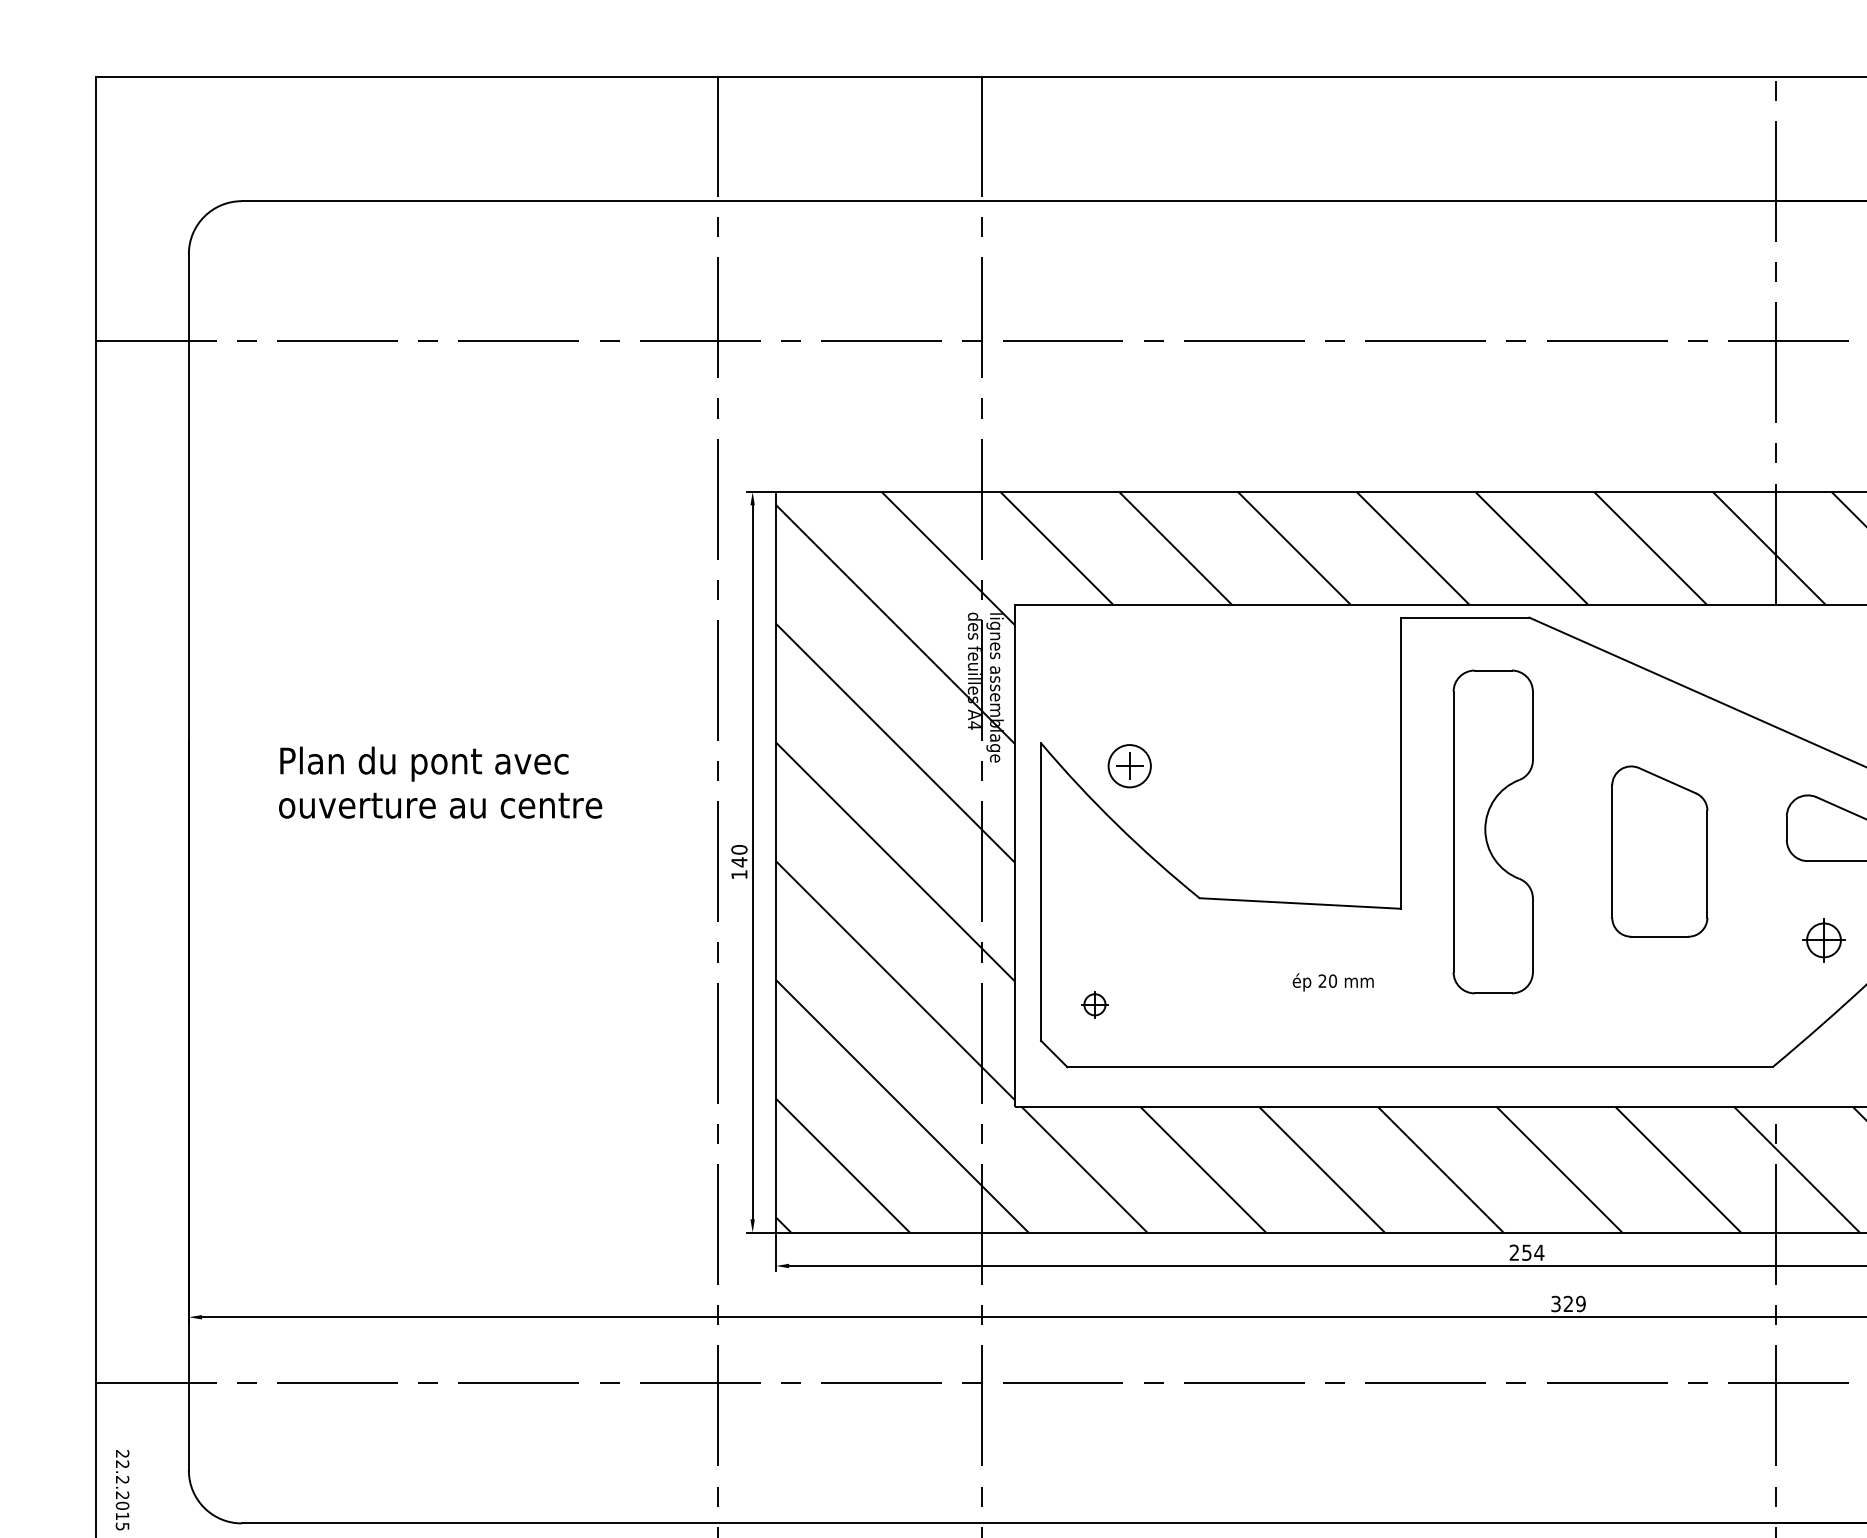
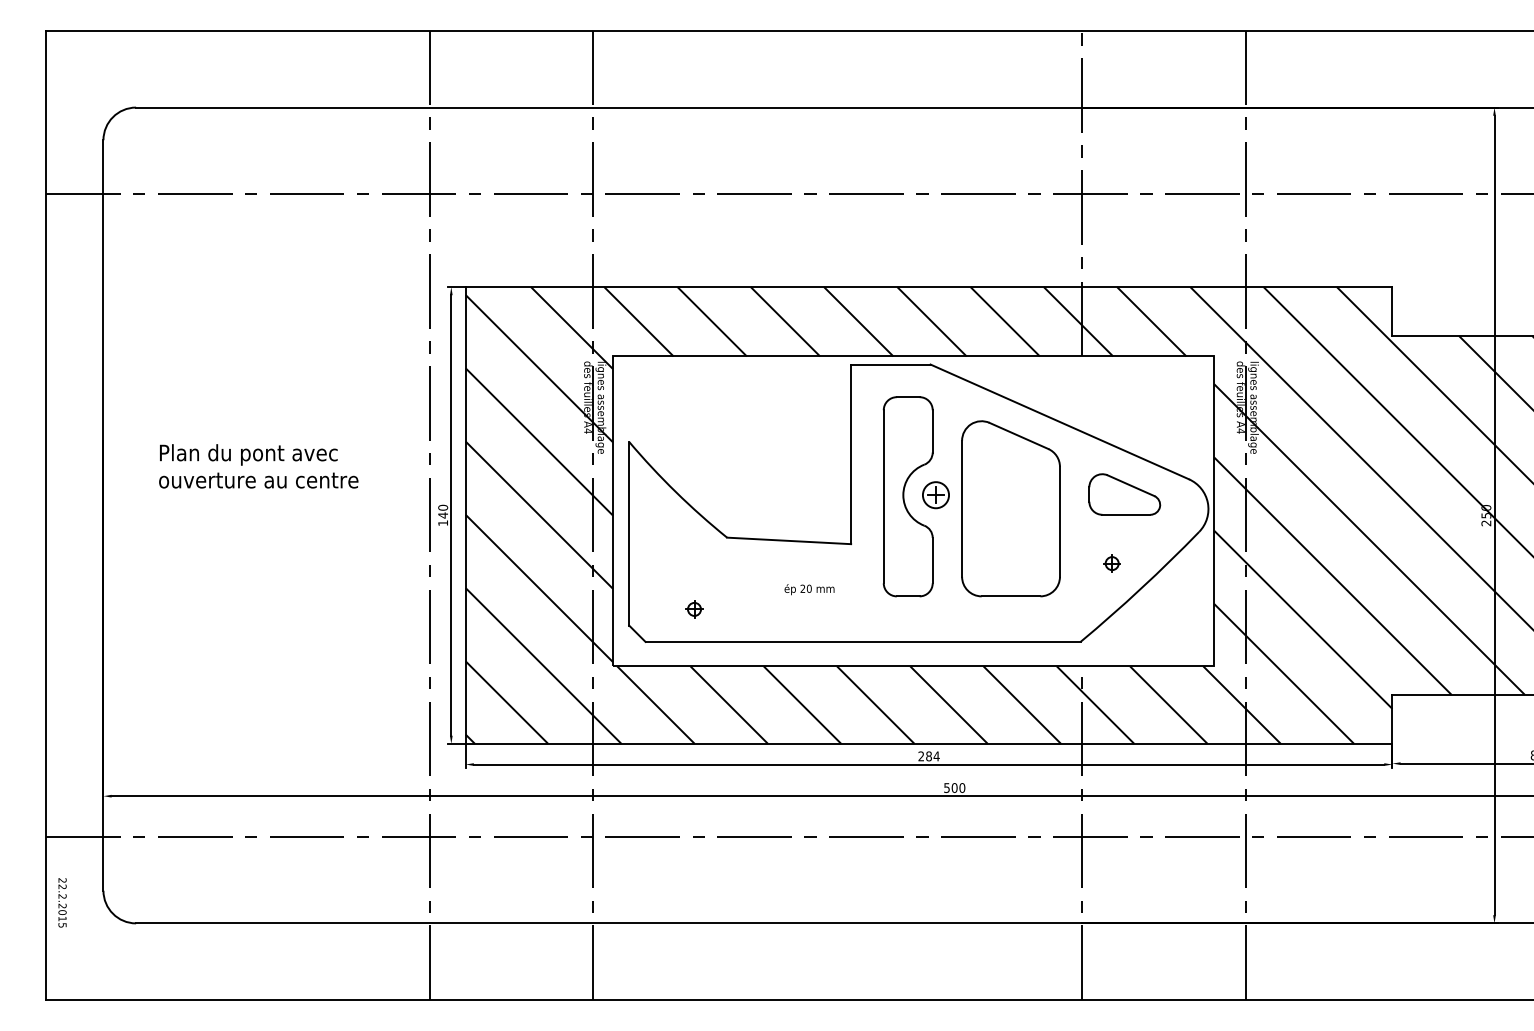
part: (1128, 766) -> (935, 495), moved
part: (1658, 850) -> (1010, 508), size x1.67
part: (1822, 940) -> (1111, 563), size x0.62
part: (1094, 1004) -> (694, 609), moved
text: (1526, 1252) -> (928, 756), 254 -> 284
text: (1568, 1303) -> (954, 787), 329 -> 500

